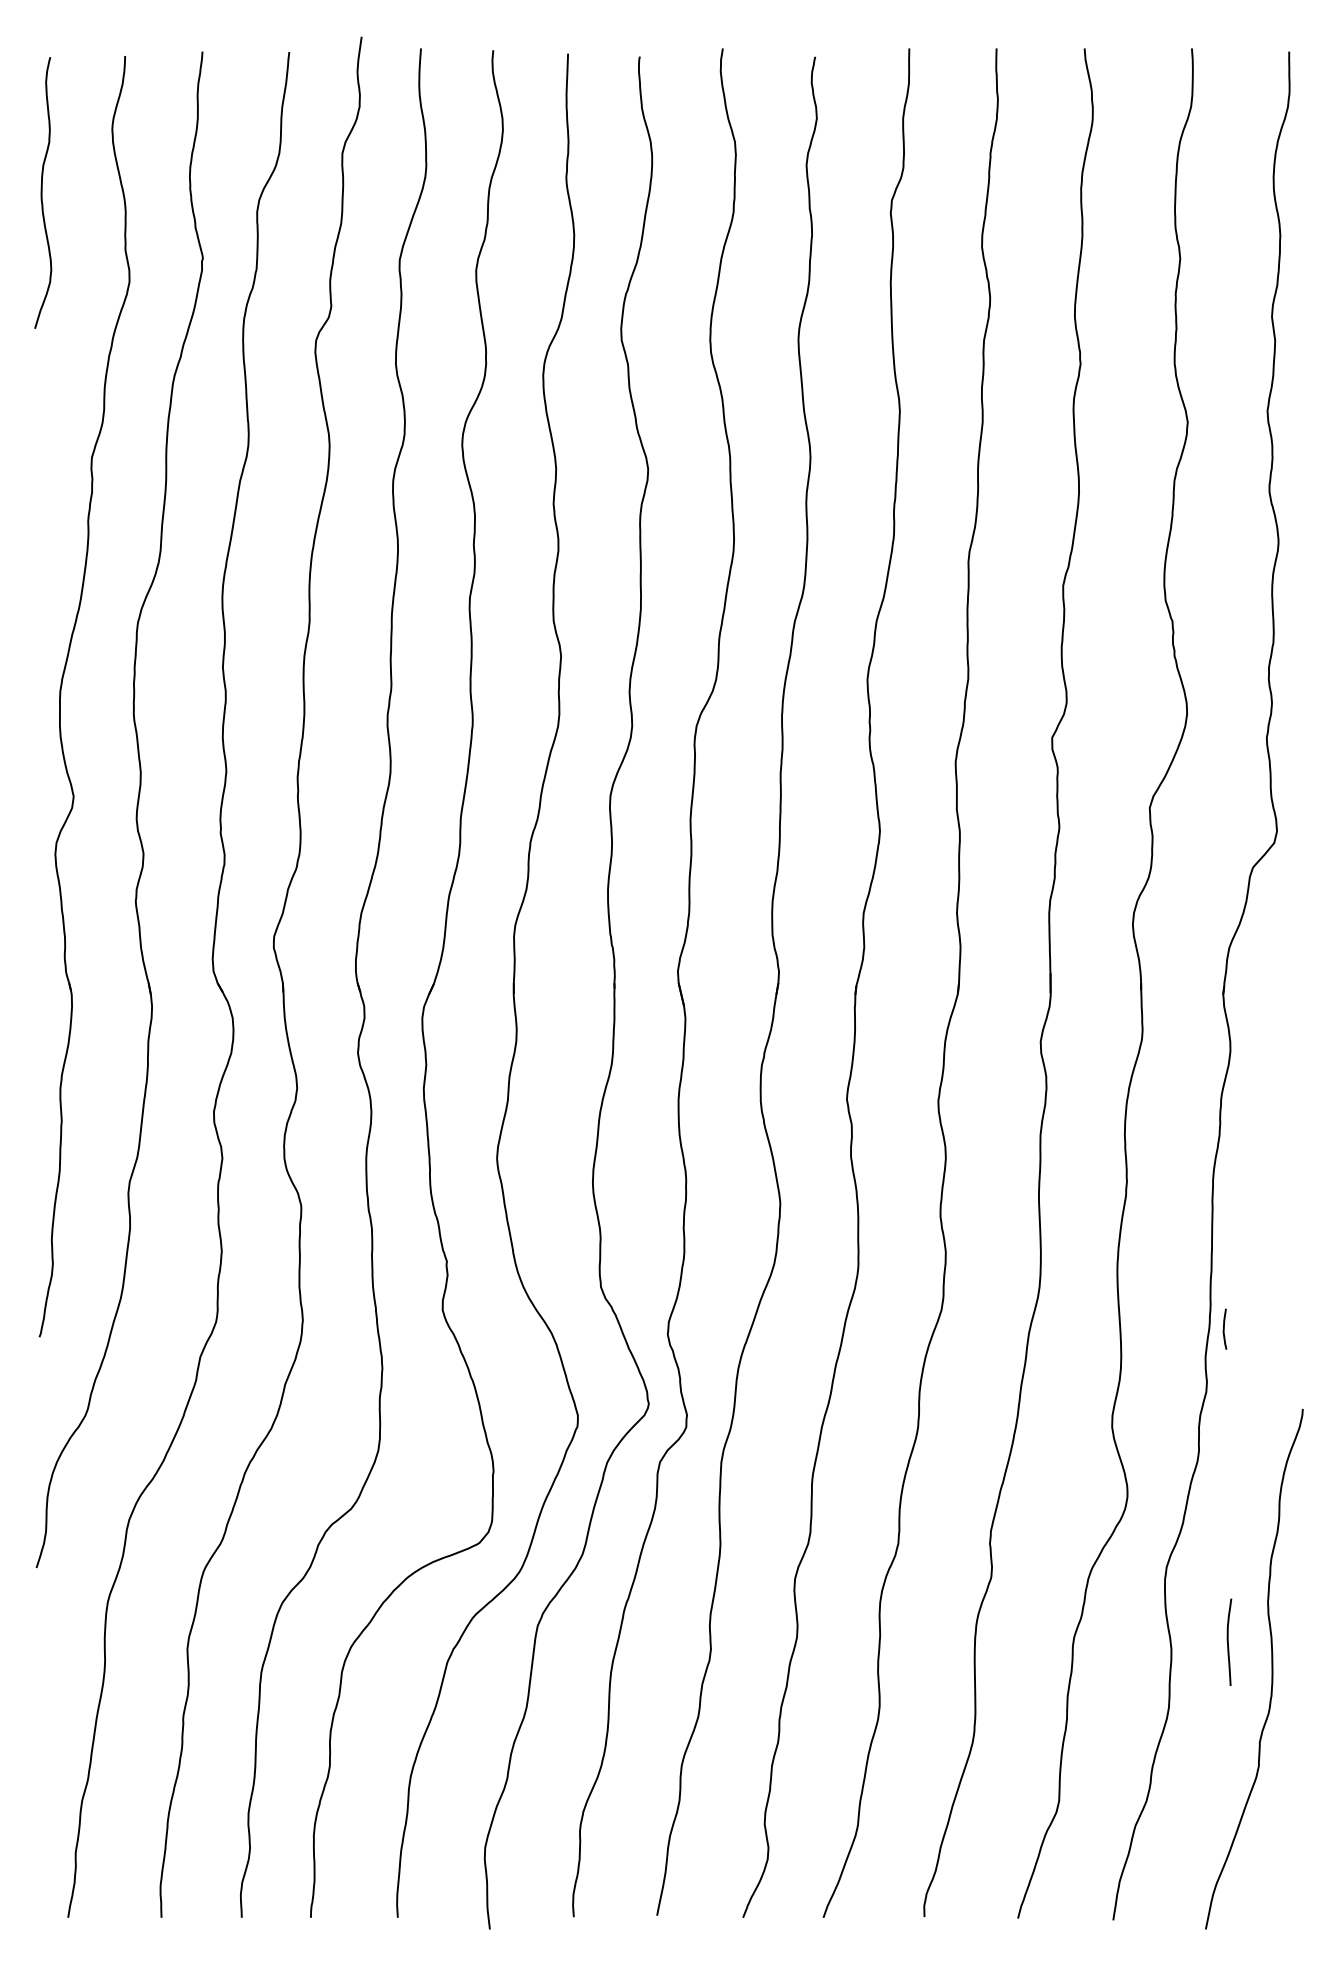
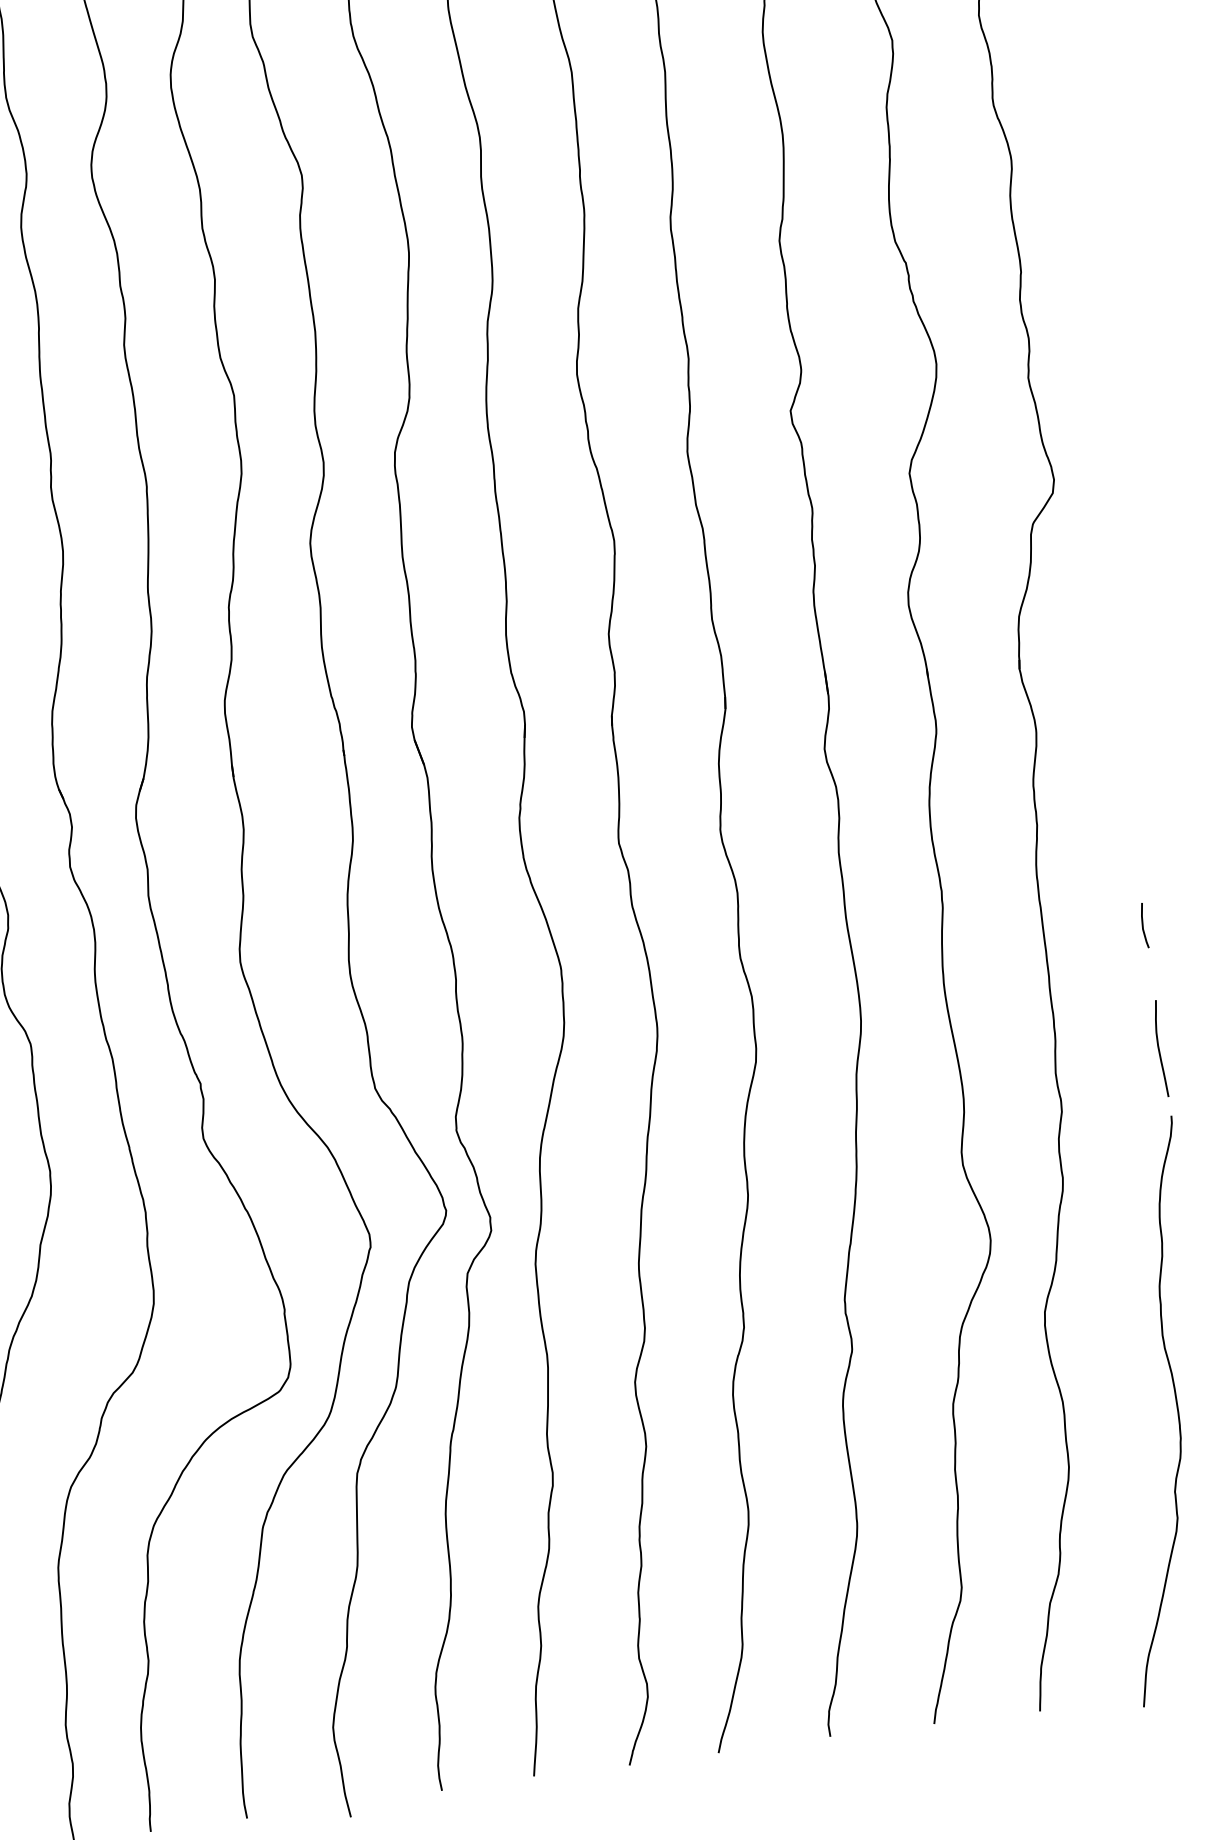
line: (1224, 1328) -> (1143, 924), moved
curve: (1228, 1641) -> (1159, 1048), moved

